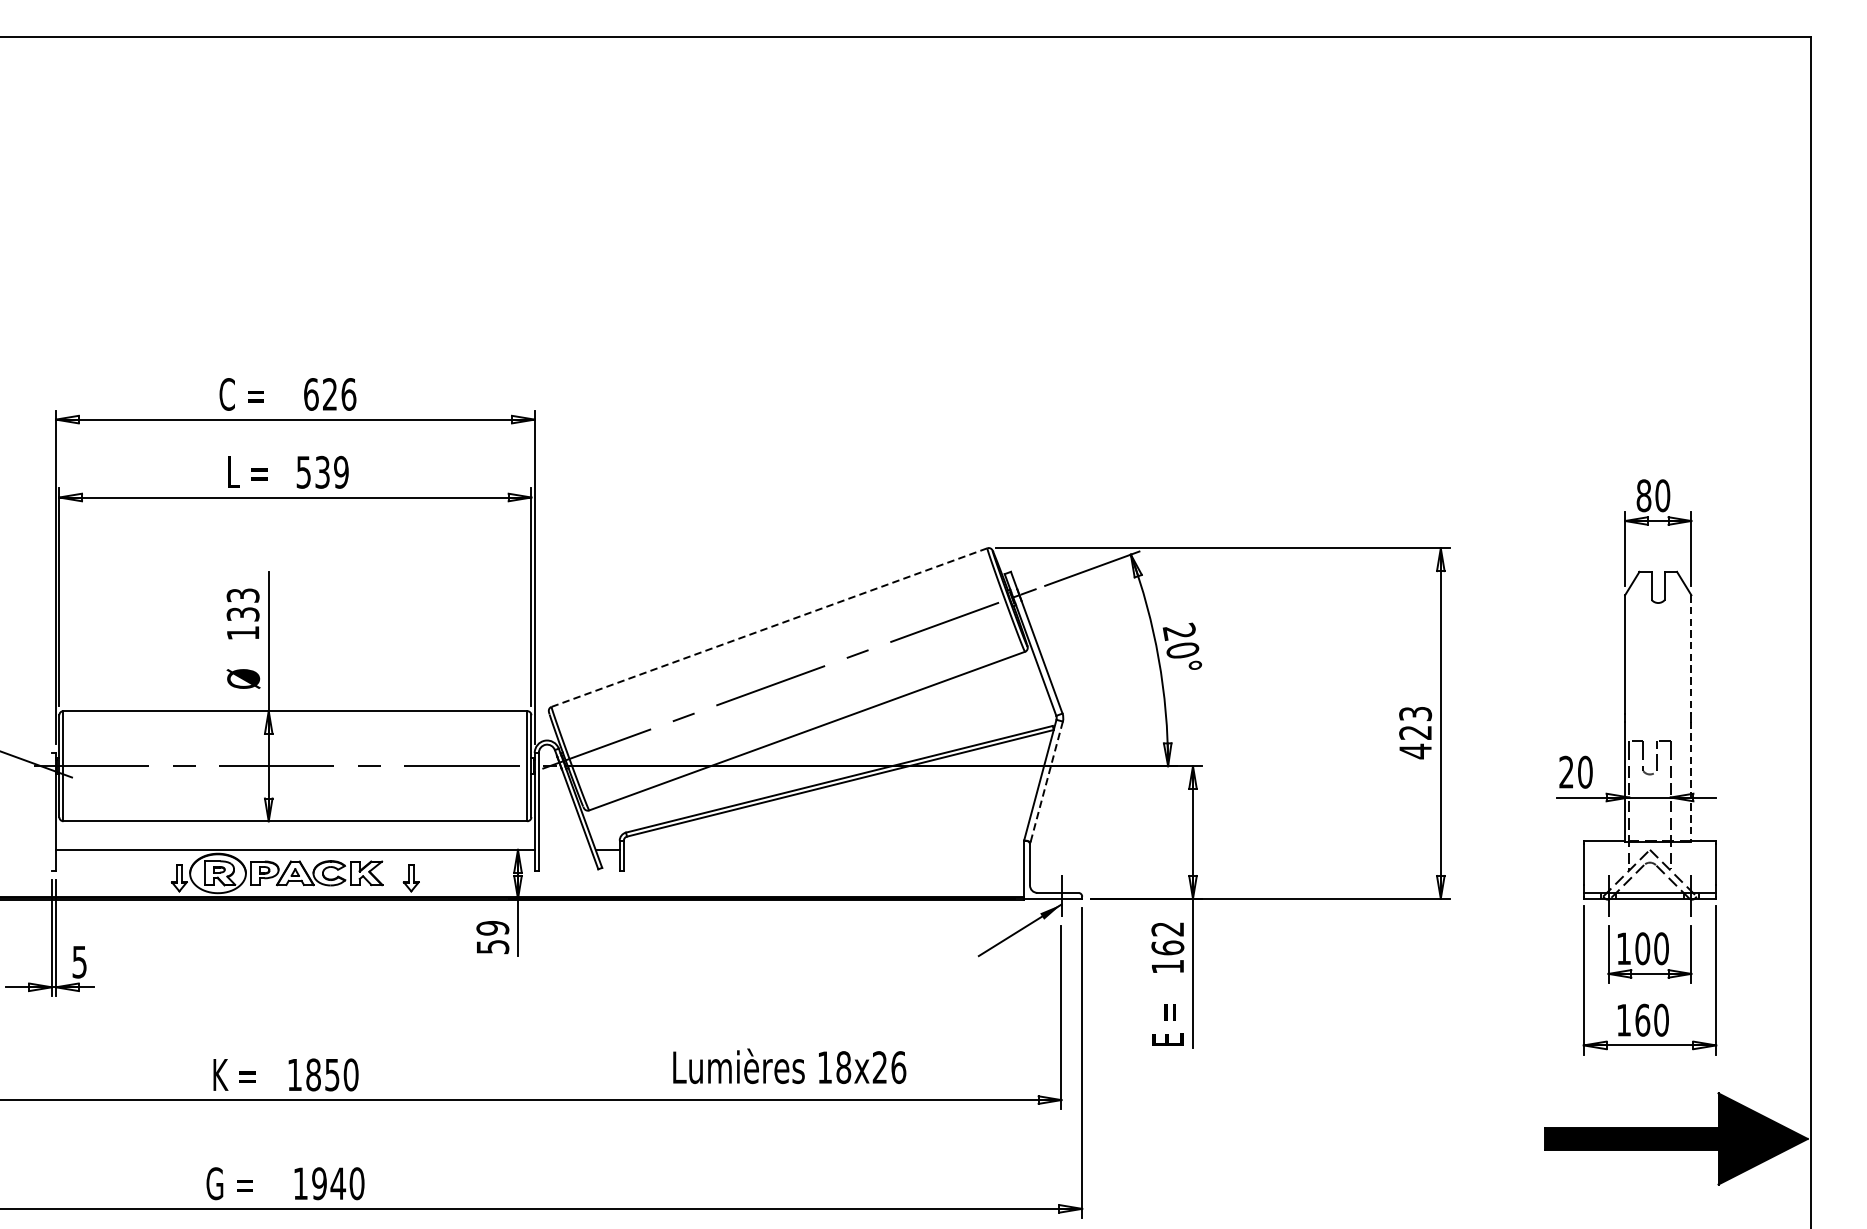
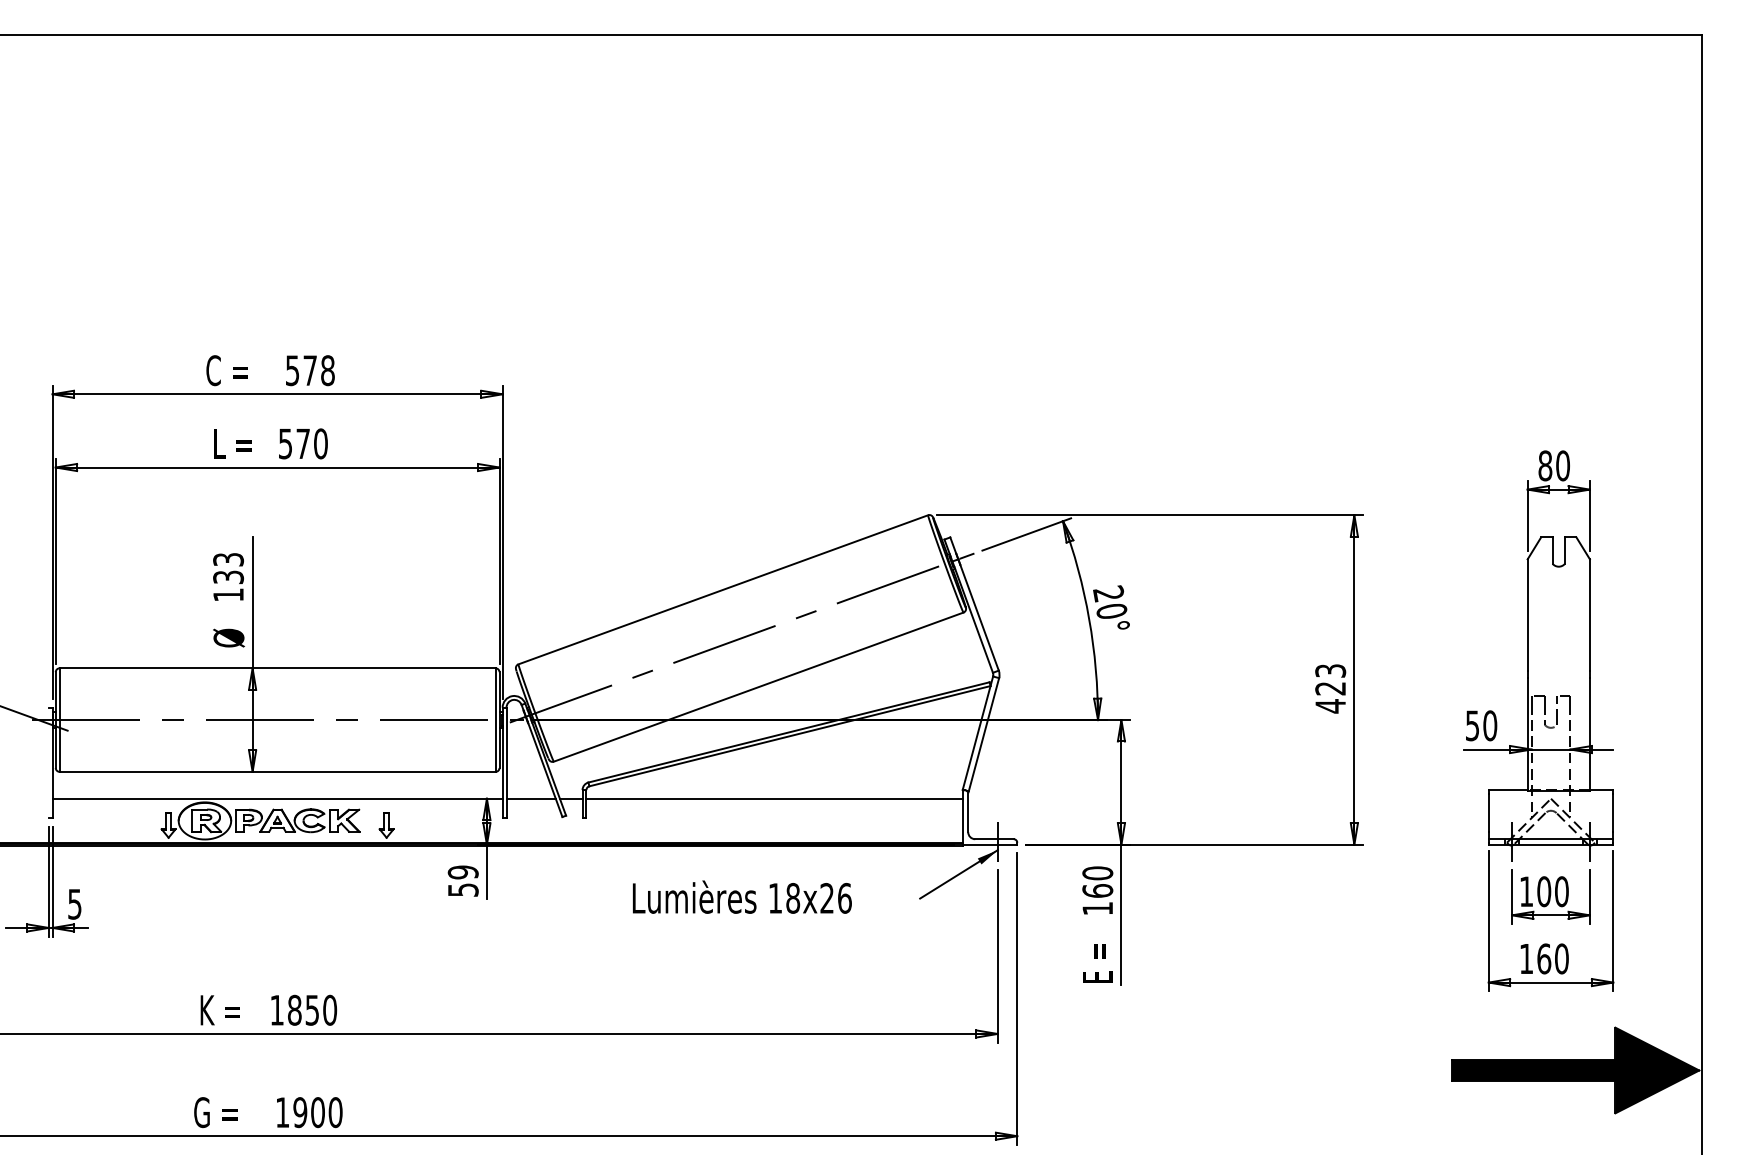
text: (329, 394) -> (309, 370), 626 -> 578
text: (331, 471) -> (311, 443), 539 -> 570
line: (769, 627) -> (723, 589), dashed -> solid
line: (1690, 654) -> (1589, 615), dashed -> solid
text: (1565, 771) -> (1471, 725), 20 -> 50
line: (1046, 781) -> (983, 734), dashed -> solid
line: (1690, 781) -> (1589, 734), dashed -> solid
line: (564, 849) -> (530, 798), added
line: (823, 849) -> (774, 798), added
text: (1167, 929) -> (1097, 873), 162 -> 160
text: (789, 1065) -> (742, 896), moved
text: (337, 1183) -> (317, 1112), 1940 -> 1900

